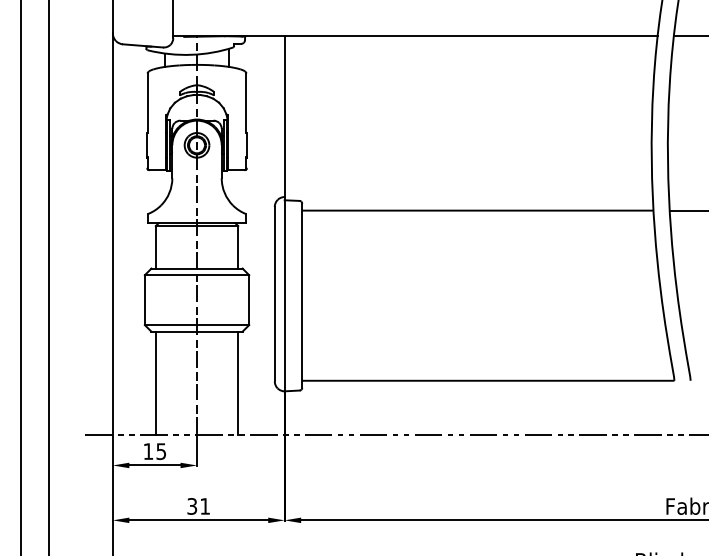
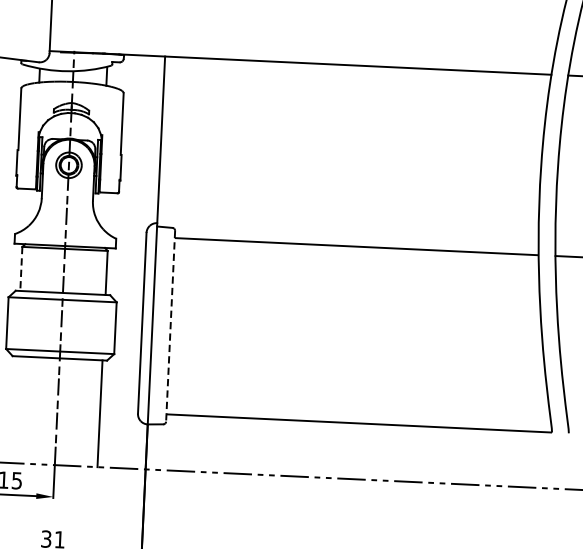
line: (155, 247) -> (20, 269), solid -> dashed
line: (302, 296) -> (170, 327), solid -> dashed
line: (155, 382) -> (14, 408), removed

